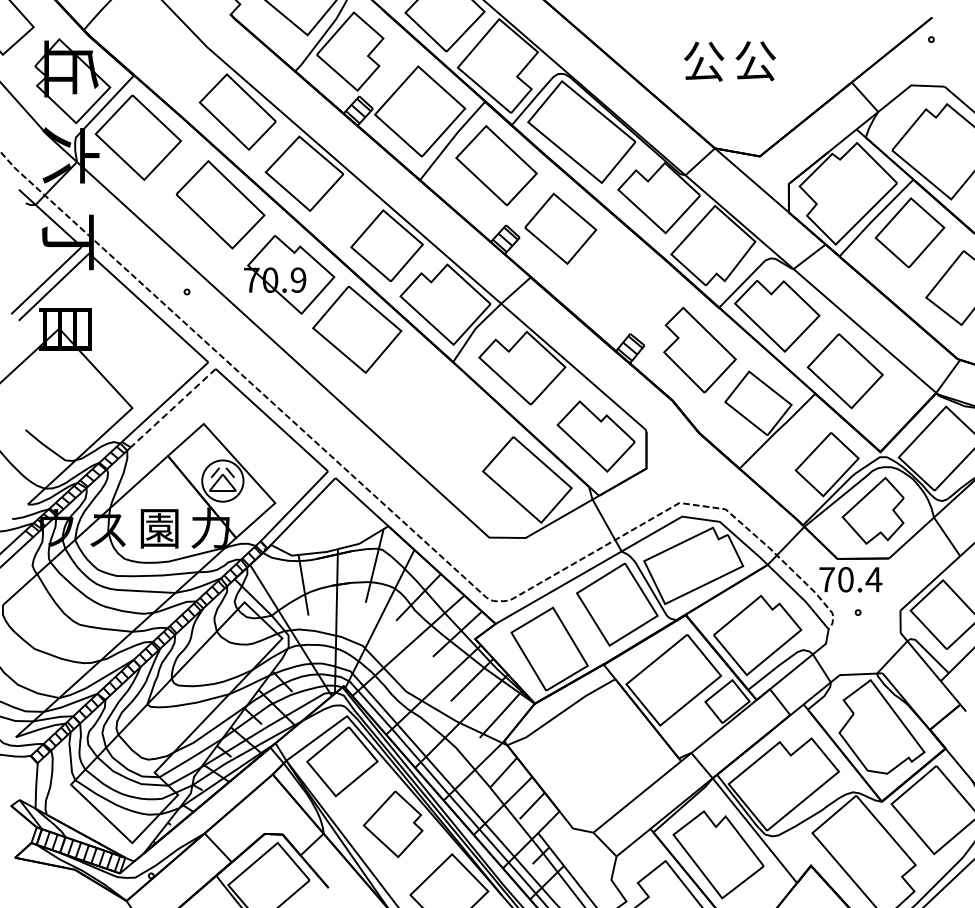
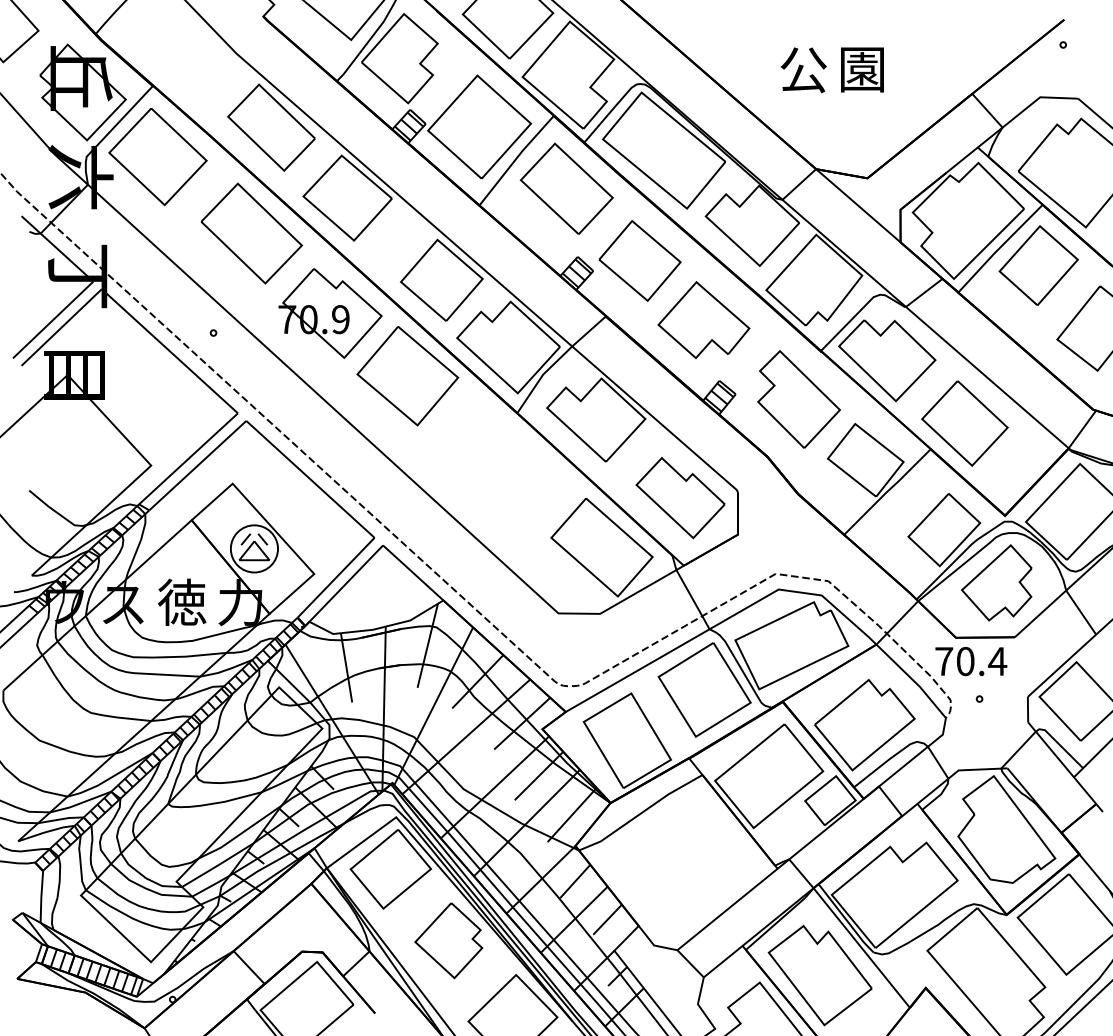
text: (755, 61) -> (862, 69), 公 -> 園
part: (616, 280) -> (703, 319), added
line: (173, 408) -> (198, 466), dashed -> solid
text: (159, 527) -> (182, 601), 園 -> 徳

